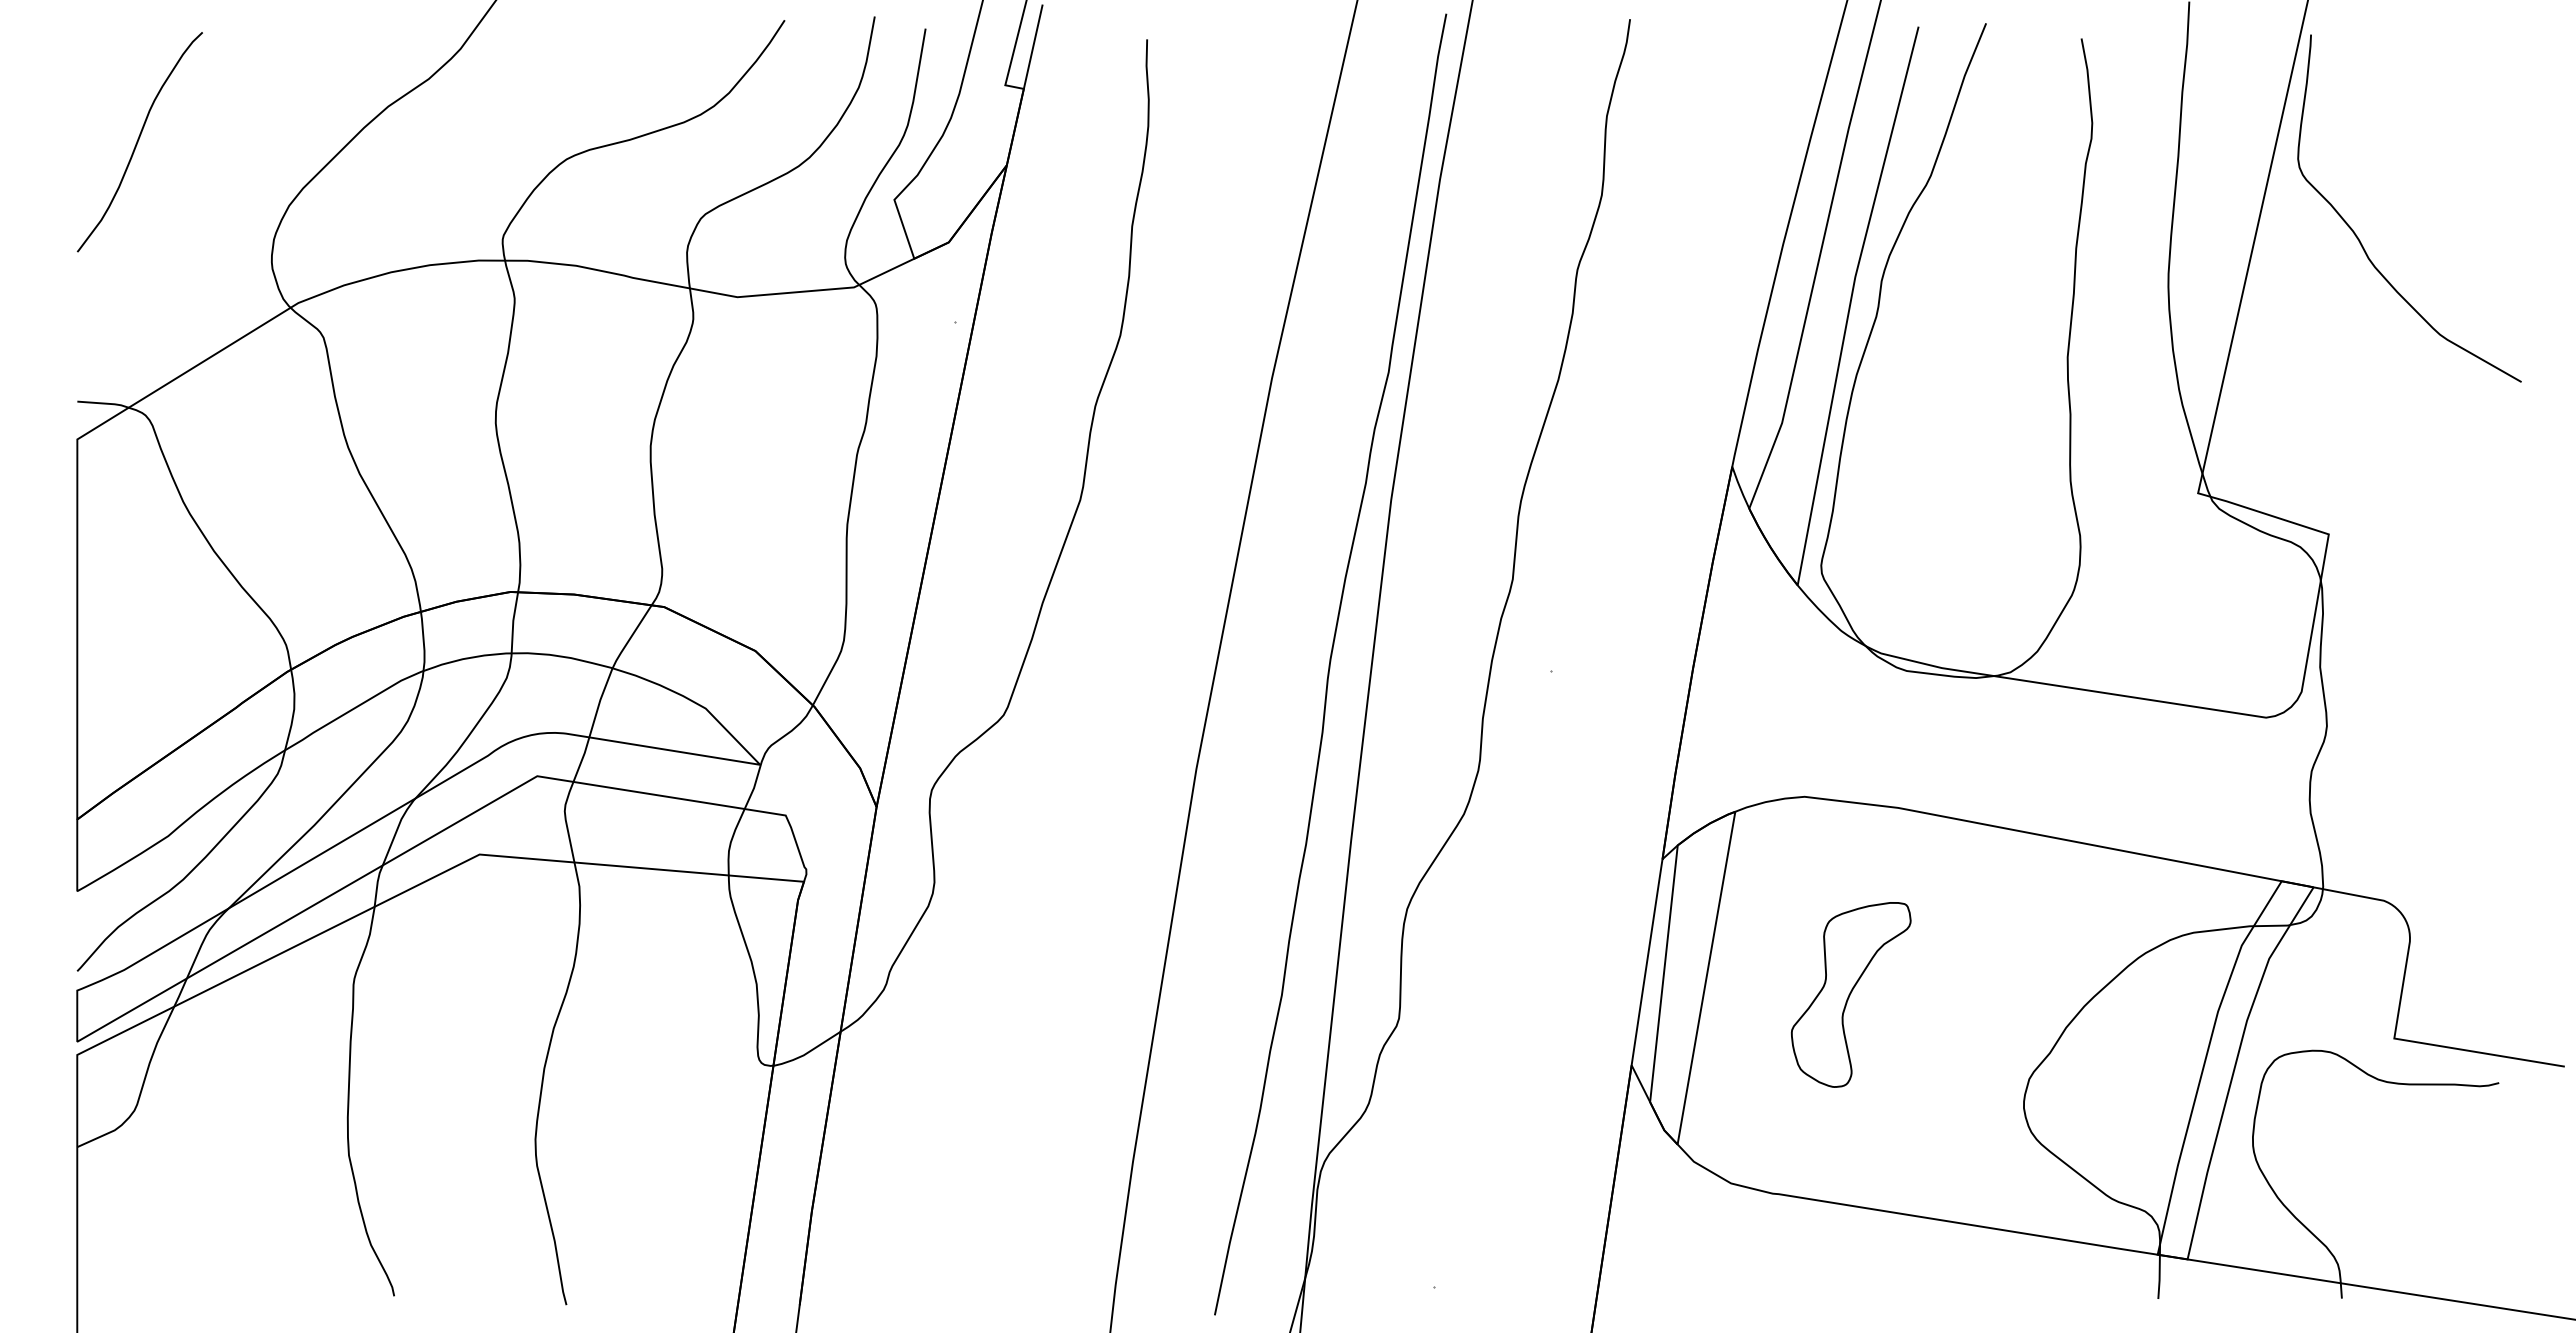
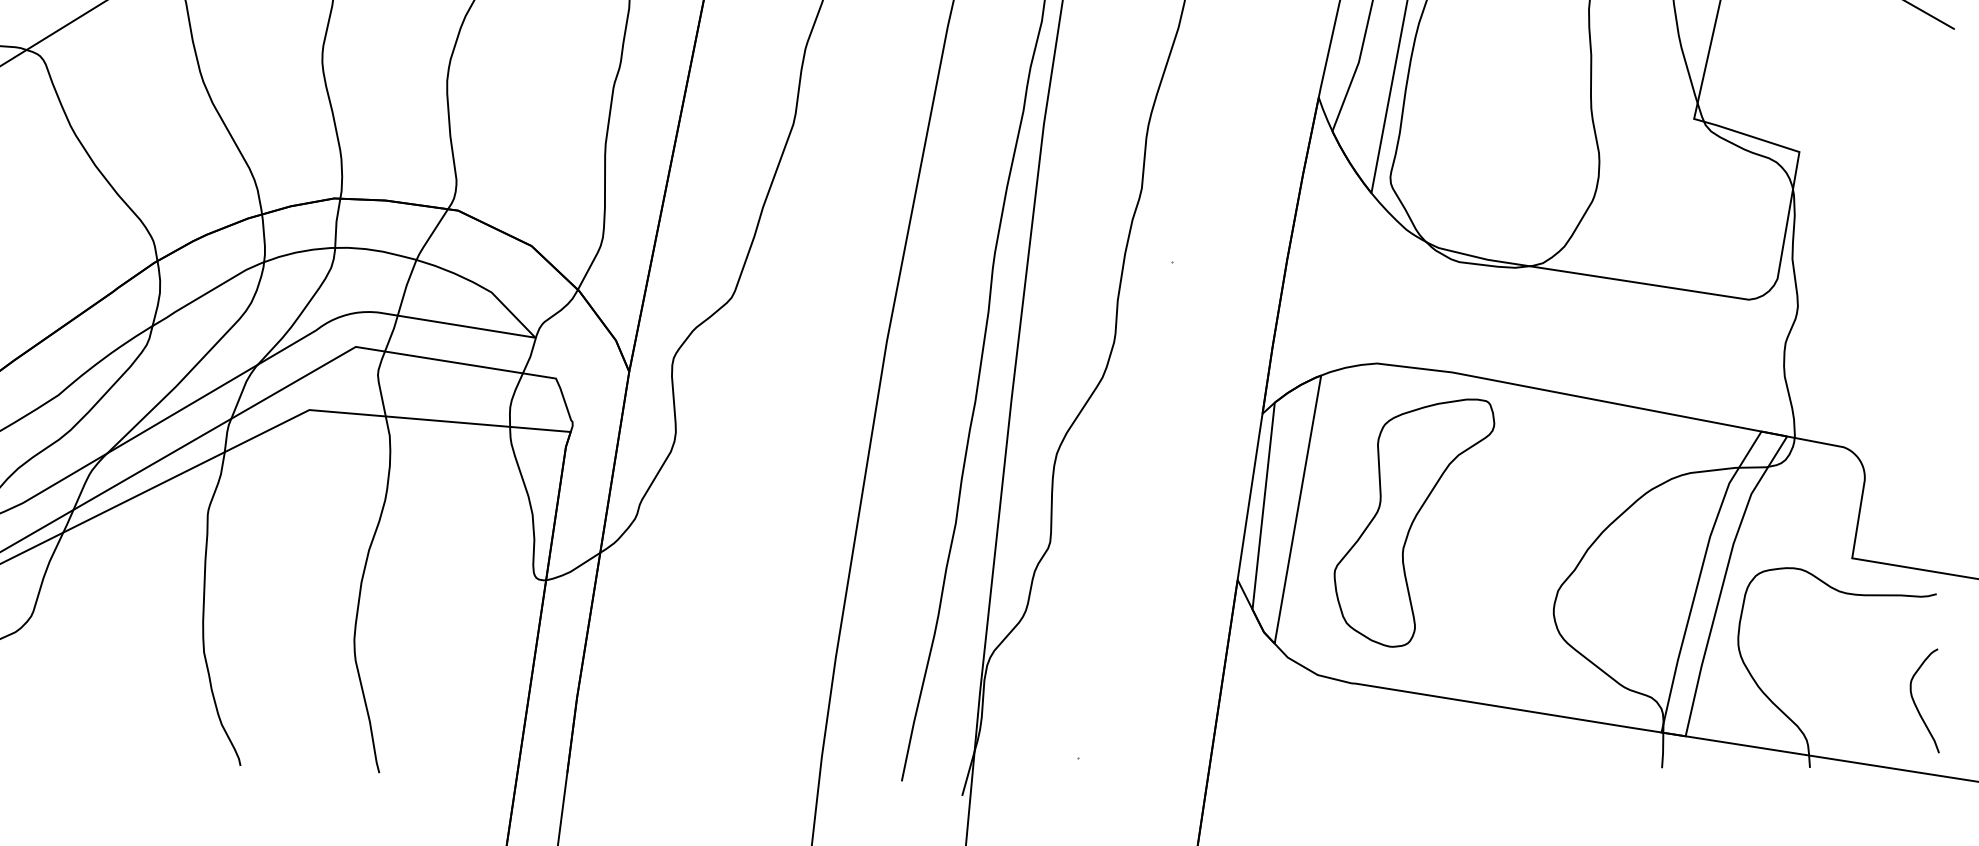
part: (1851, 994) -> (1414, 522), size x1.67
curve: (2474, 1221) -> (1916, 705), added

